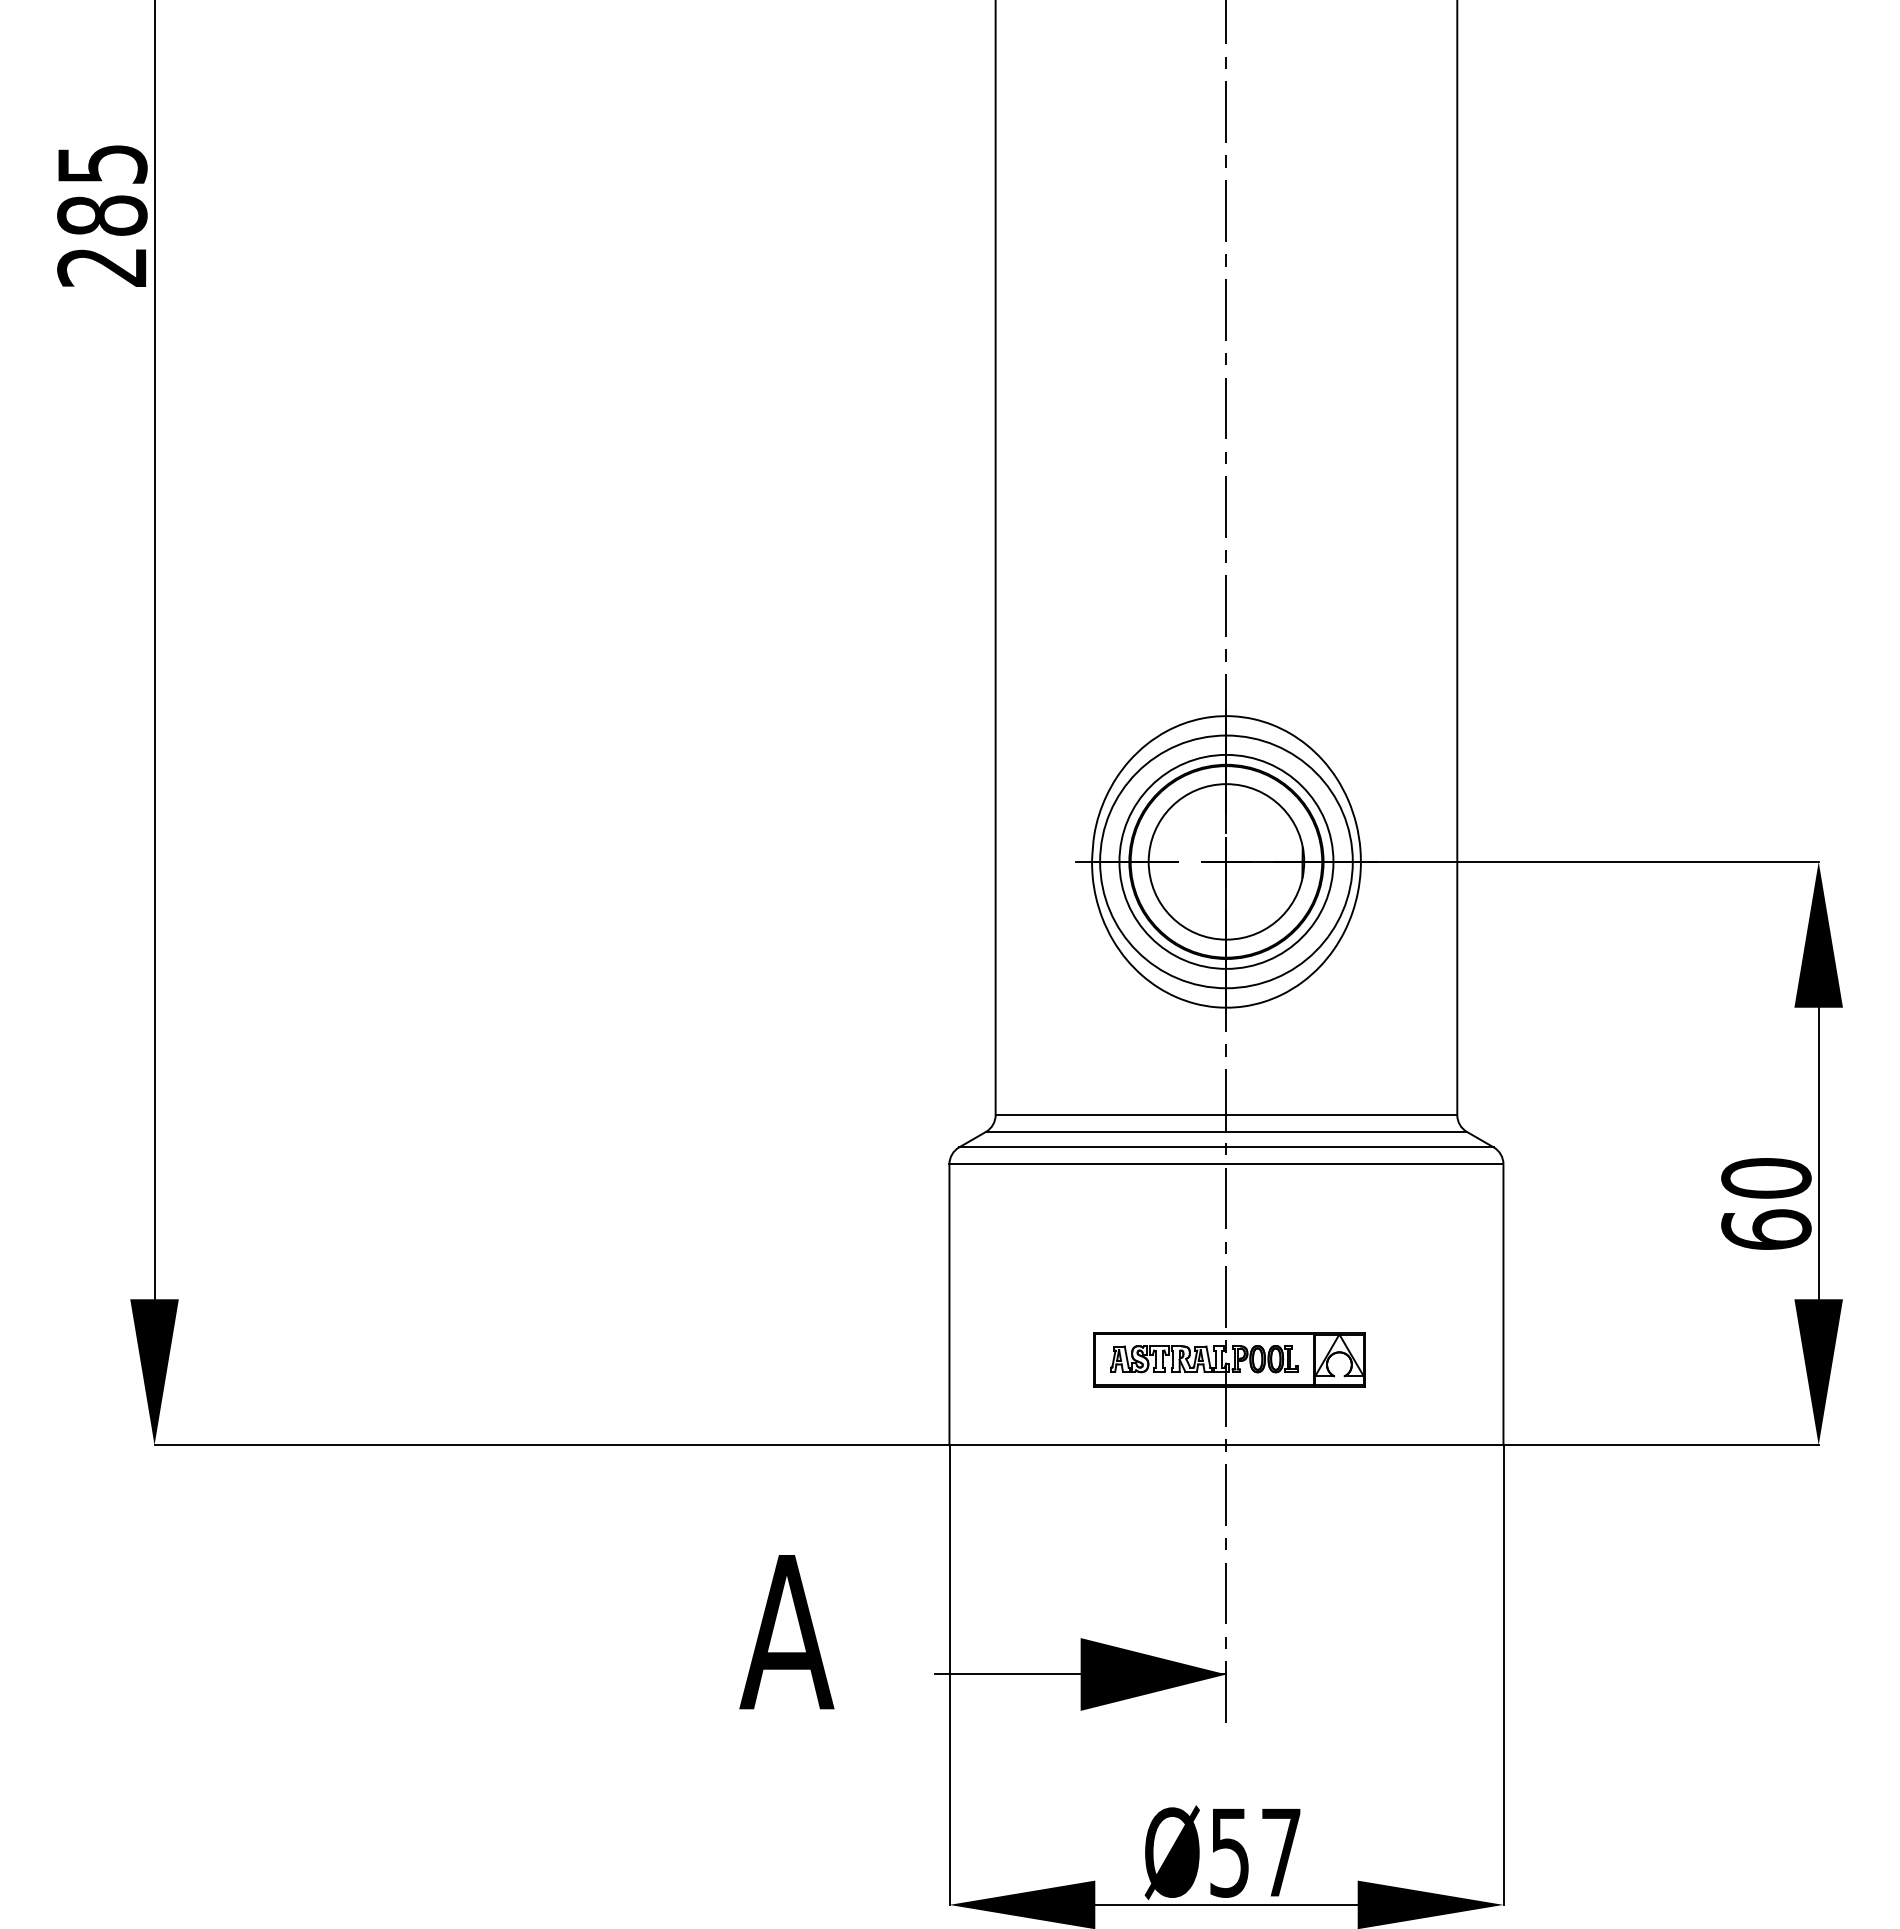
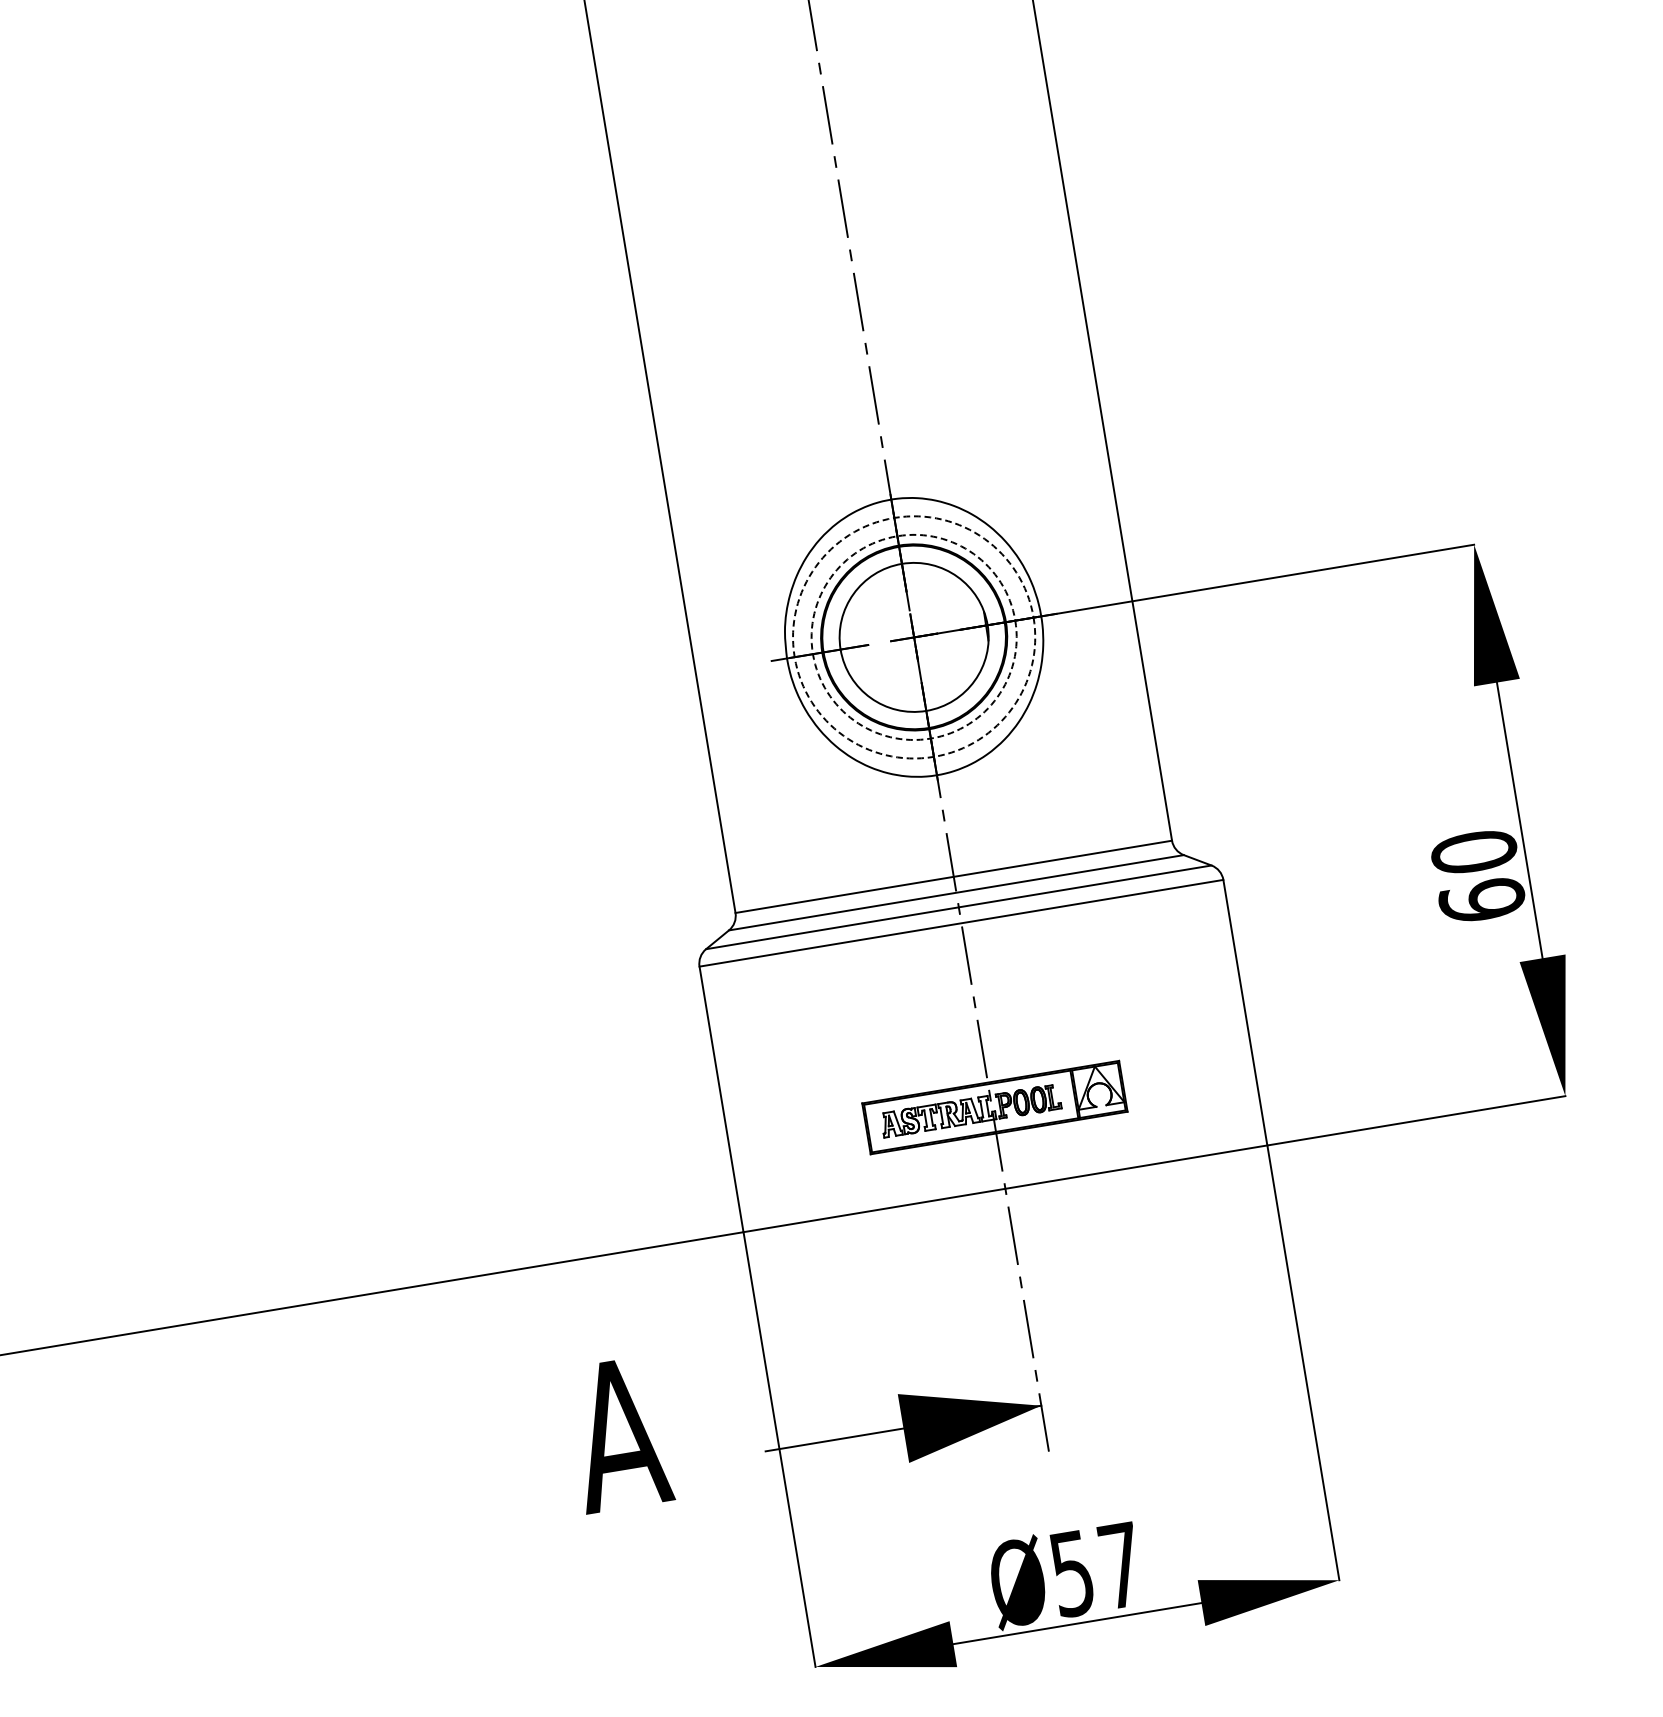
circle: (1226, 861) -> (914, 637), solid -> dashed
circle: (1226, 861) -> (914, 637), solid -> dashed

